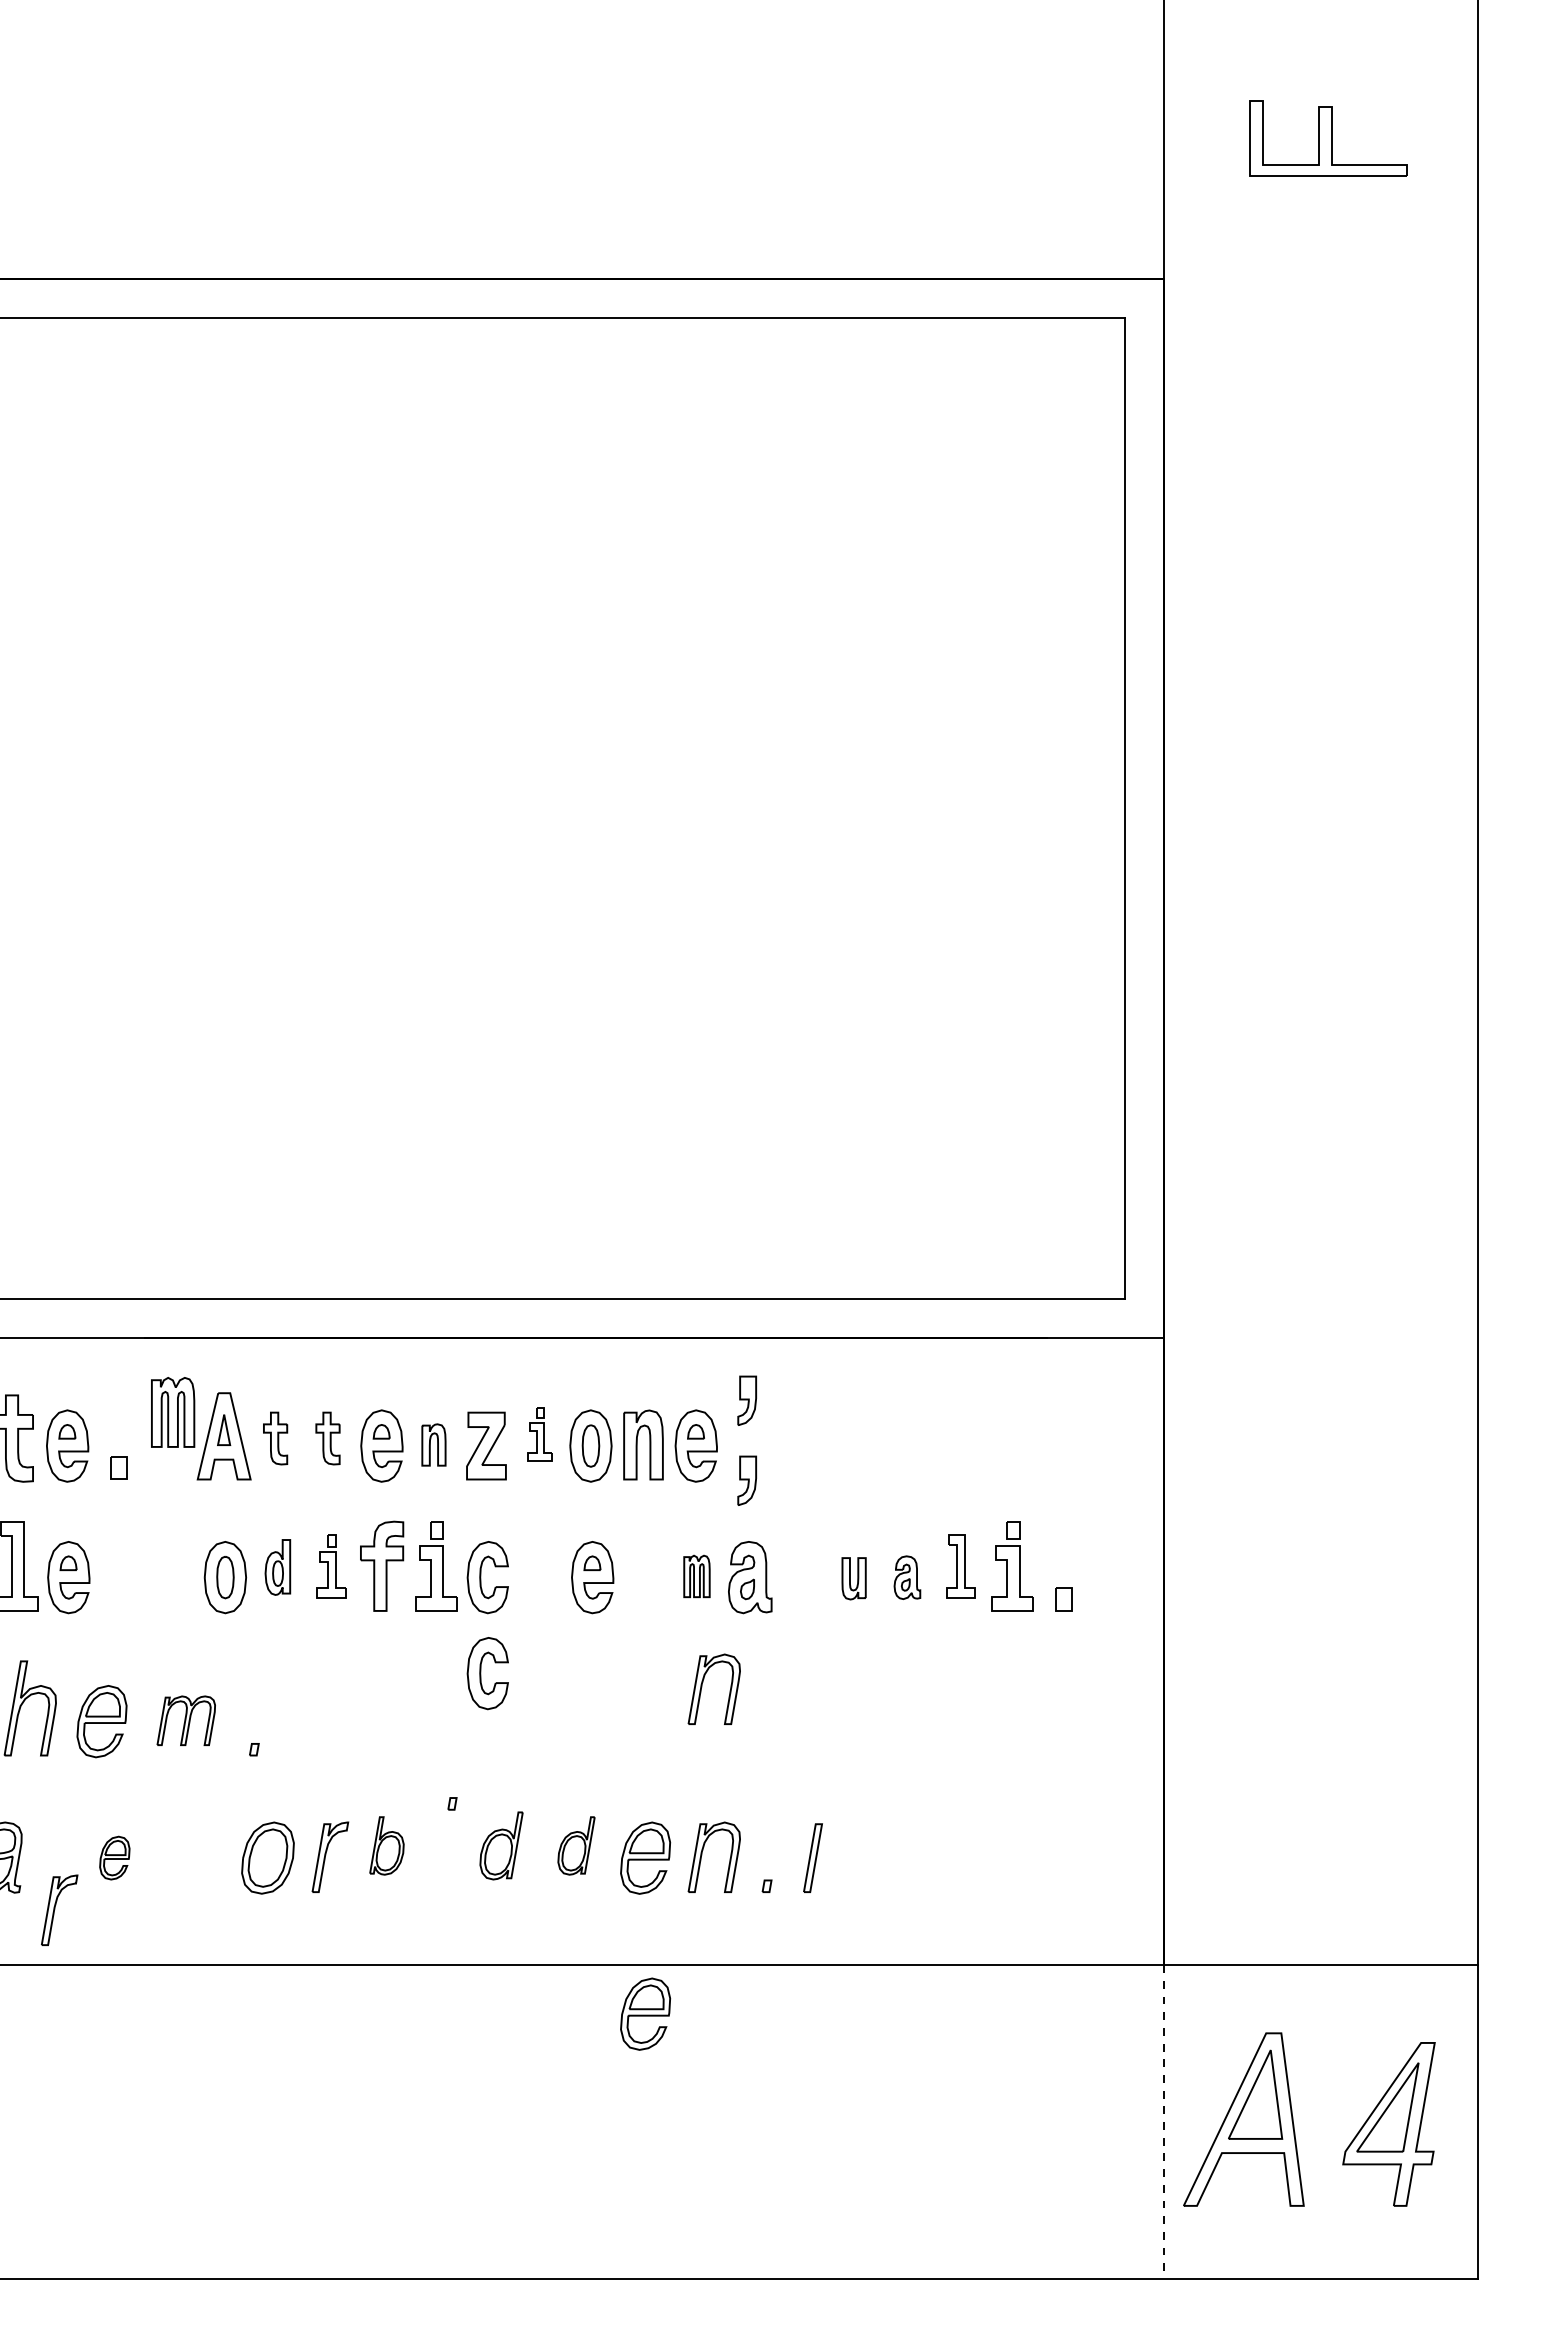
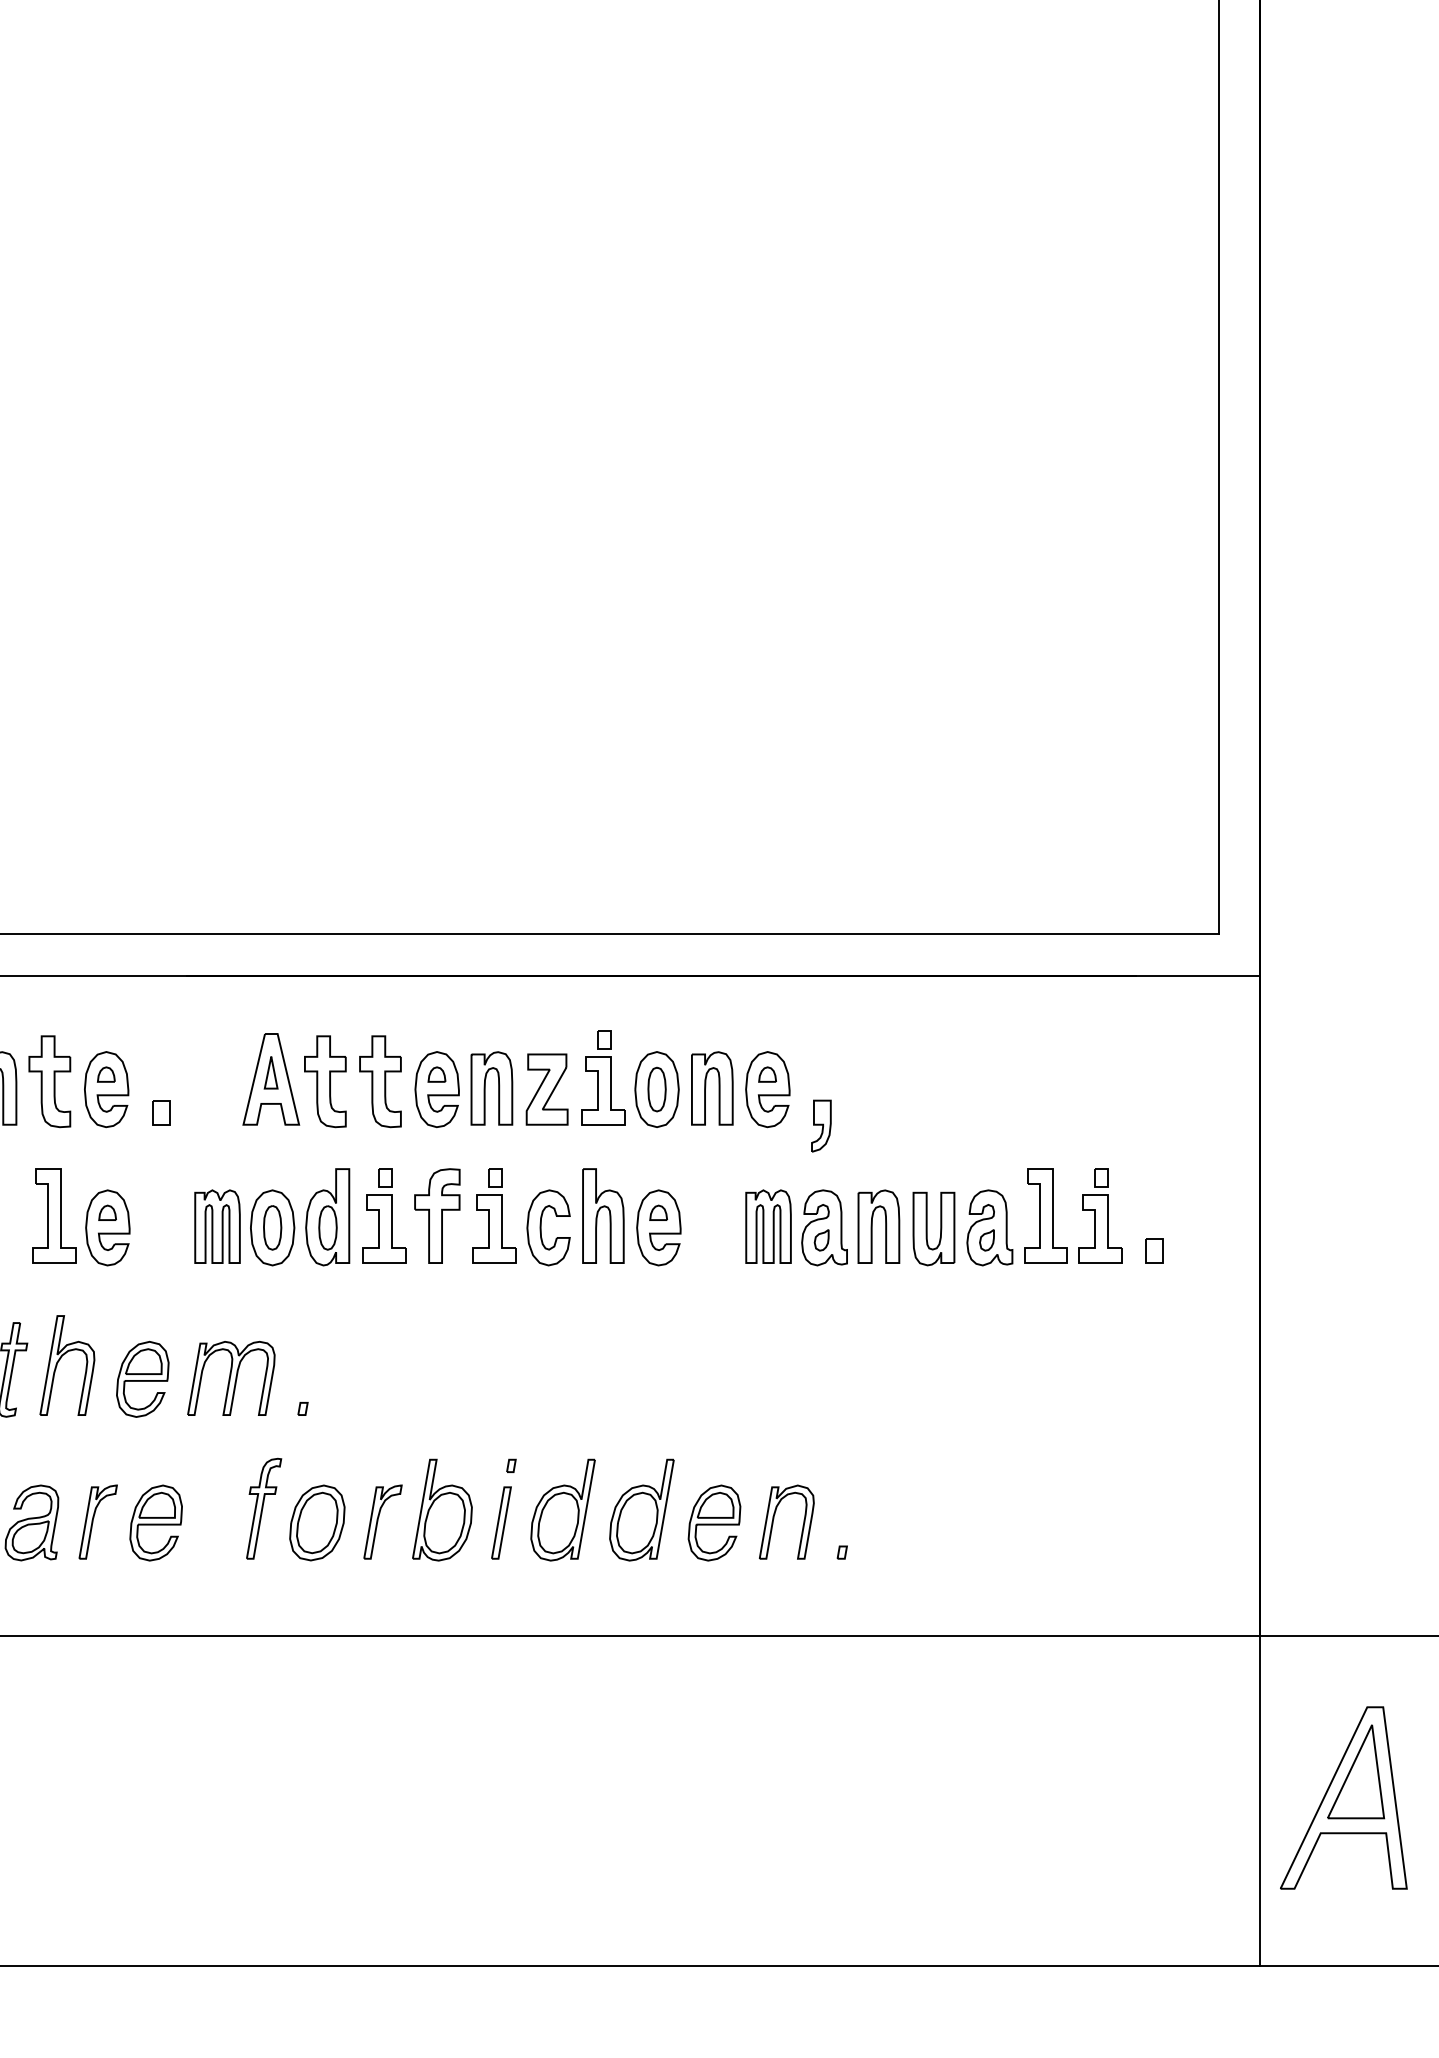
part: (746, 1400) -> (820, 1041), removed
part: (173, 1412) -> (217, 1226), moved
part: (539, 1434) -> (602, 1077), size x1.67
part: (275, 1438) -> (325, 1081), size x1.67
part: (327, 1438) -> (379, 1081), size x1.67
part: (433, 1444) -> (491, 1087), size x1.67
part: (539, 1565) -> (602, 1215), added
part: (331, 1566) -> (384, 1216), size x1.43
part: (960, 1566) -> (1045, 1216), size x1.43
part: (277, 1567) -> (327, 1217), size x1.67
part: (696, 1576) -> (768, 1226), size x1.67
part: (801, 1576) -> (878, 1226), added
part: (907, 1577) -> (990, 1227), size x1.67
part: (853, 1578) -> (933, 1228), size x1.67
part: (487, 1673) -> (548, 1328), removed
part: (702, 1687) -> (774, 1343), removed
part: (186, 1720) -> (231, 1378), size x1.43
part: (217, 1844) -> (264, 1508), added
part: (386, 1845) -> (442, 1509), size x1.67
part: (501, 1845) -> (562, 1509), size x1.43
part: (576, 1845) -> (641, 1509), size x1.67
part: (114, 1857) -> (155, 1522), size x1.67
part: (812, 1857) -> (500, 1522), moved
part: (59, 1909) -> (98, 1521), moved
part: (645, 2013) -> (714, 1686), removed
line: (1164, 2122) -> (1260, 1801), dashed -> solid

